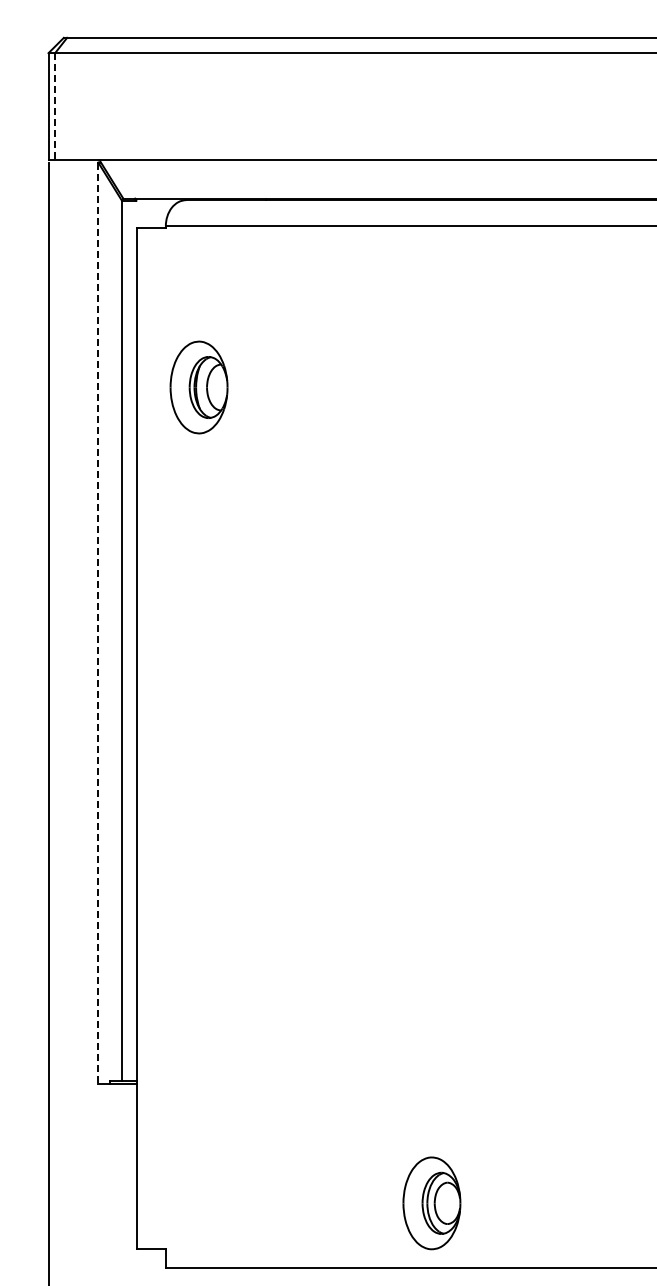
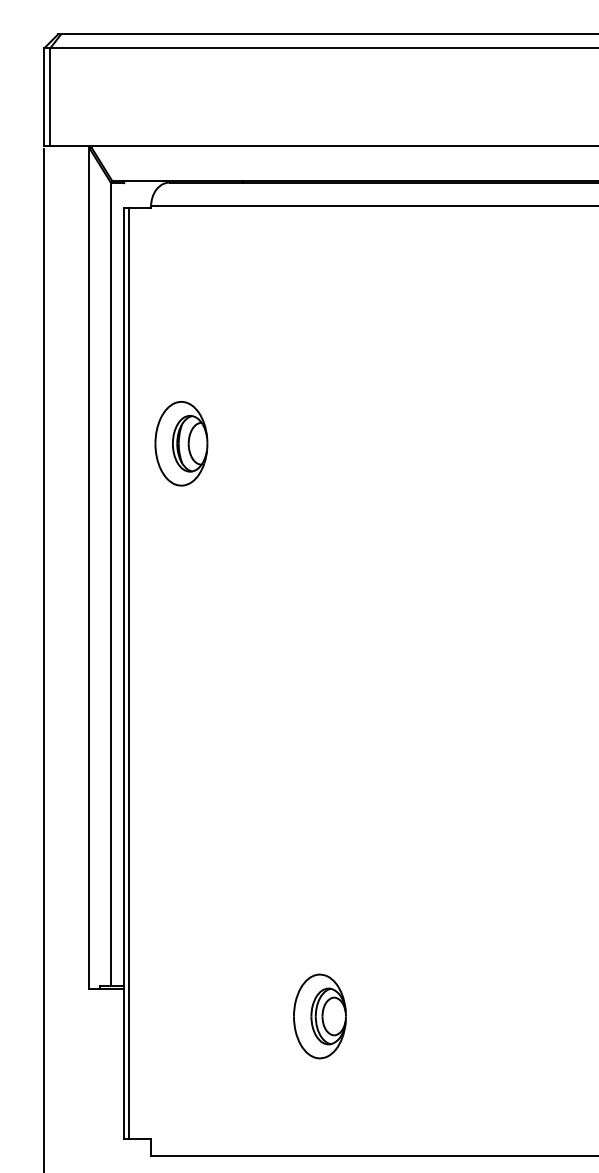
line: (55, 106) -> (50, 97), dashed -> solid
part: (198, 387) -> (180, 443), moved
line: (98, 623) -> (89, 568), dashed -> solid
line: (142, 738) -> (129, 673), added
part: (431, 1203) -> (319, 1016), moved

